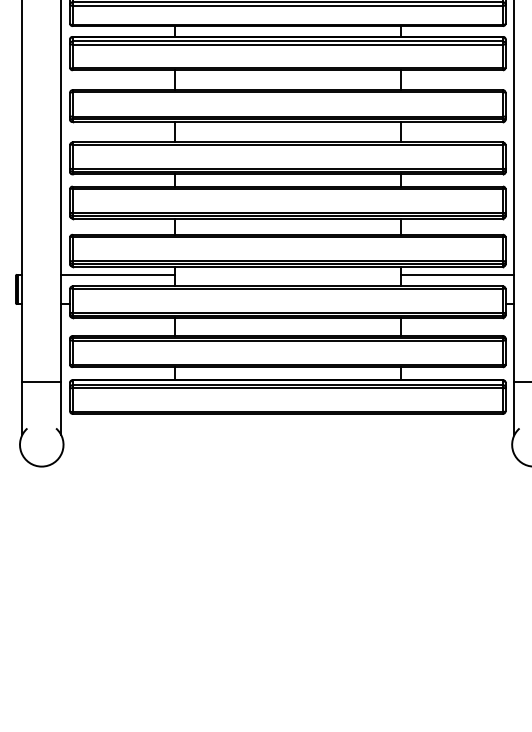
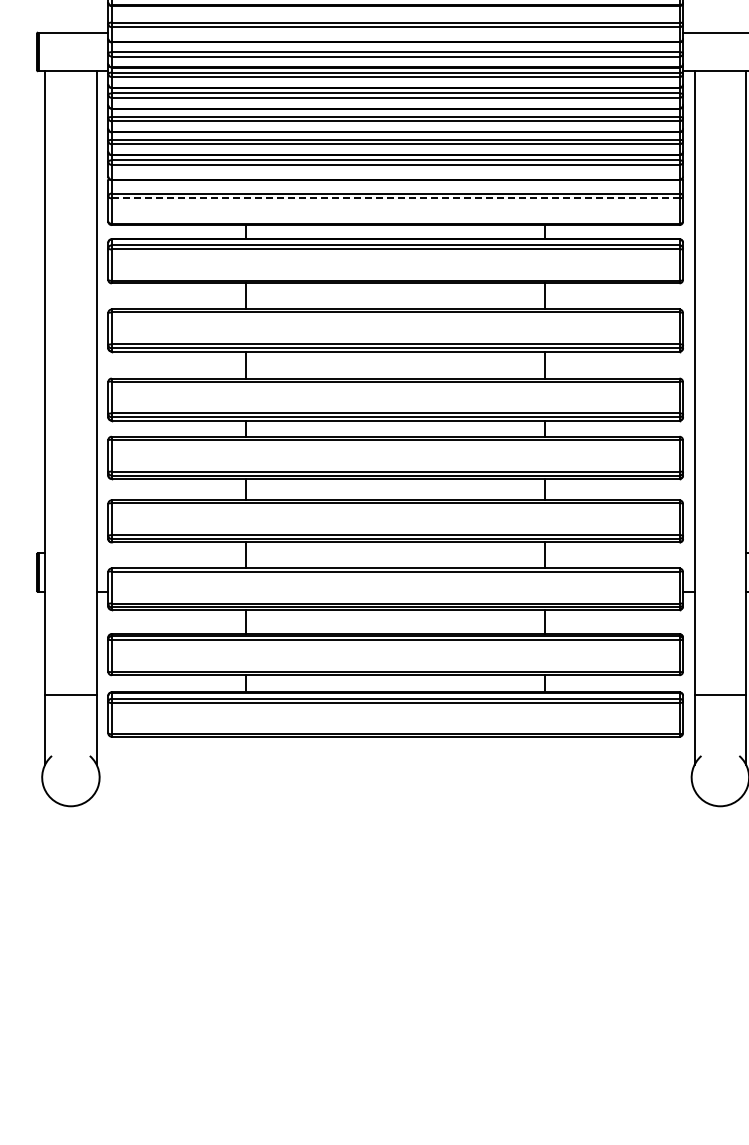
line: (287, 6) -> (395, 198), solid -> dashed
line: (117, 275) -> (171, 553), removed
line: (457, 275) -> (619, 553), removed

